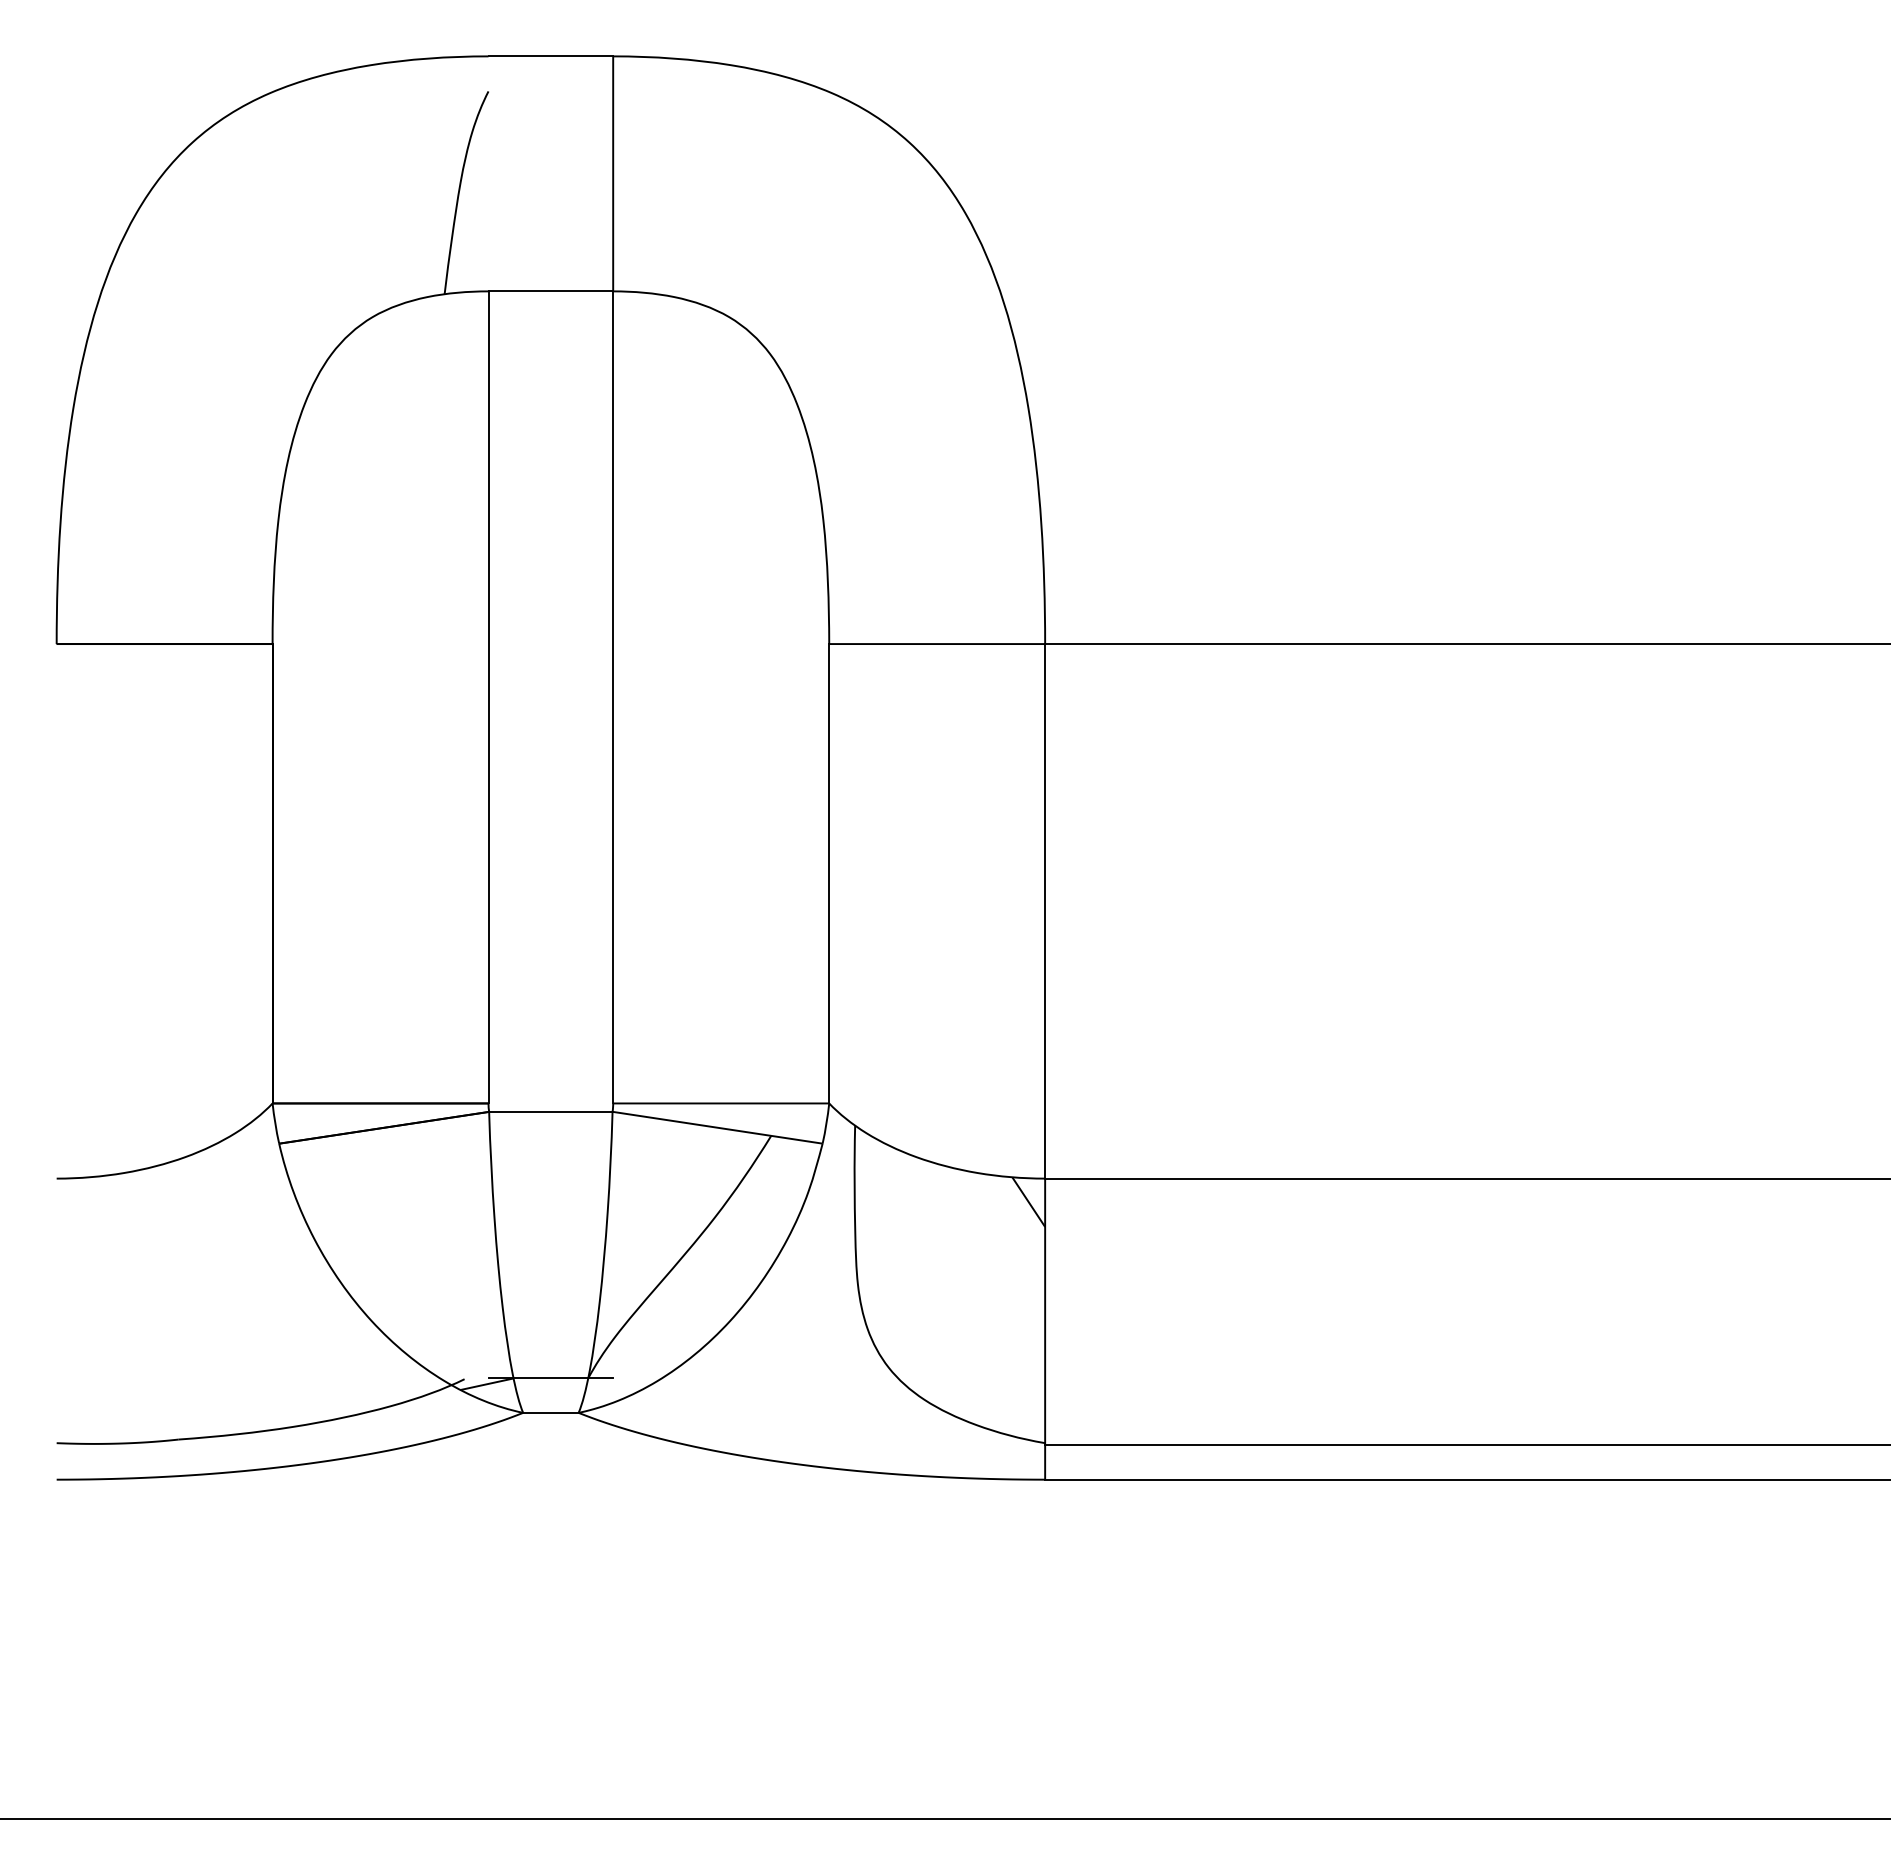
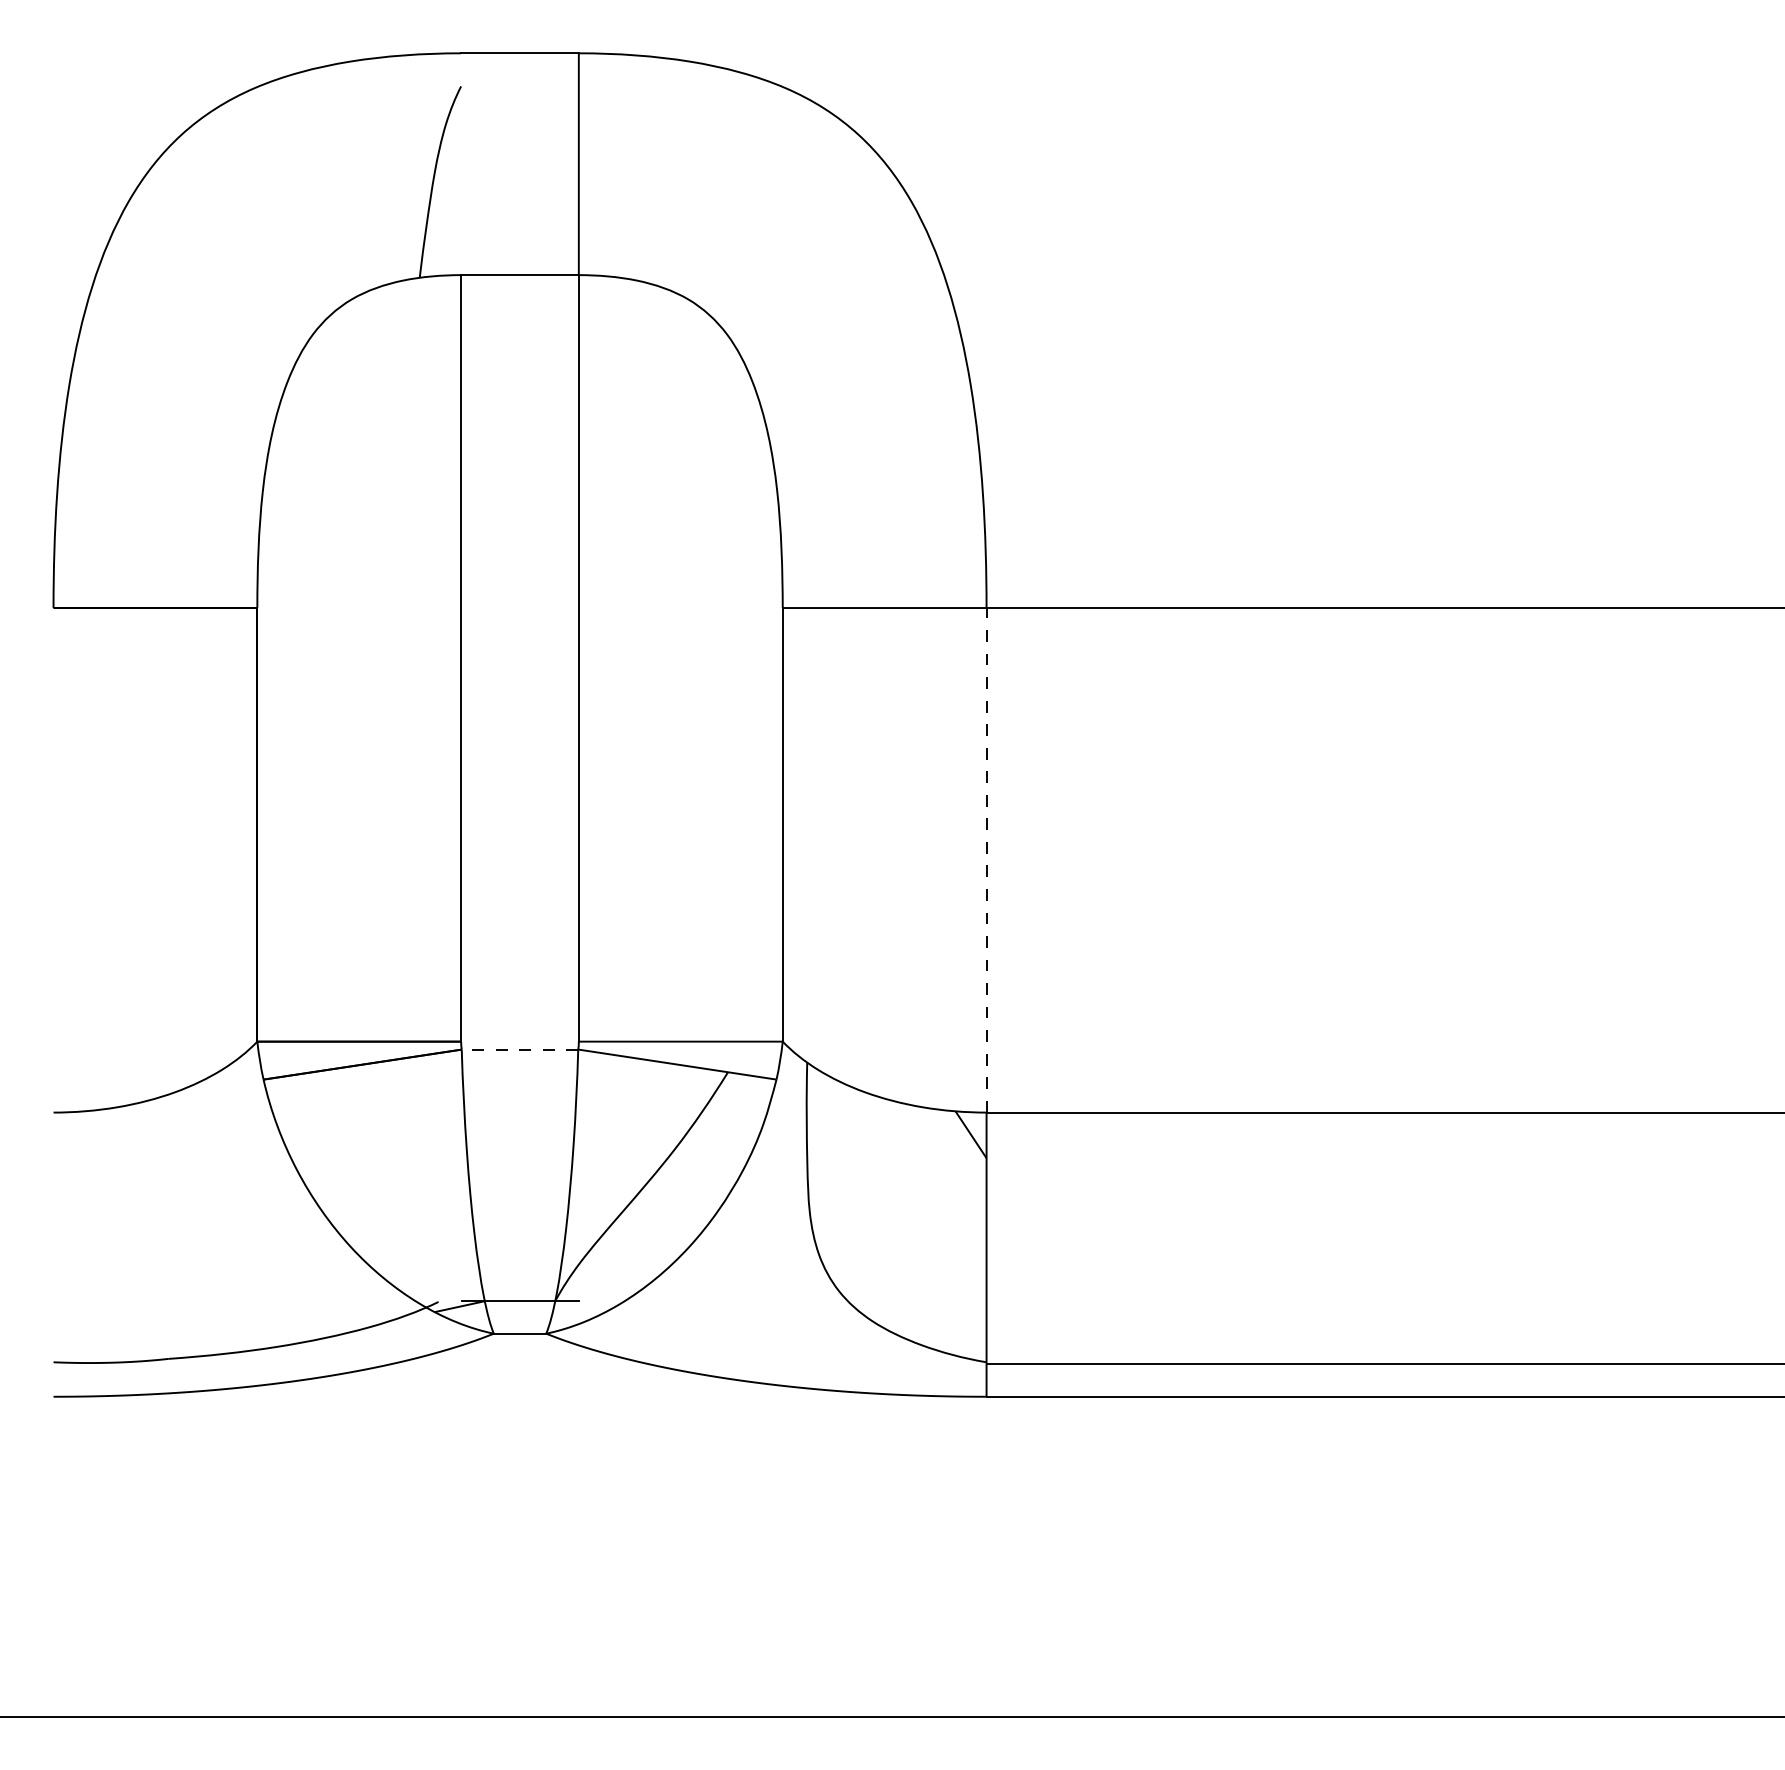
line: (1045, 910) -> (986, 859), solid -> dashed
line: (550, 1111) -> (519, 1049), solid -> dashed

